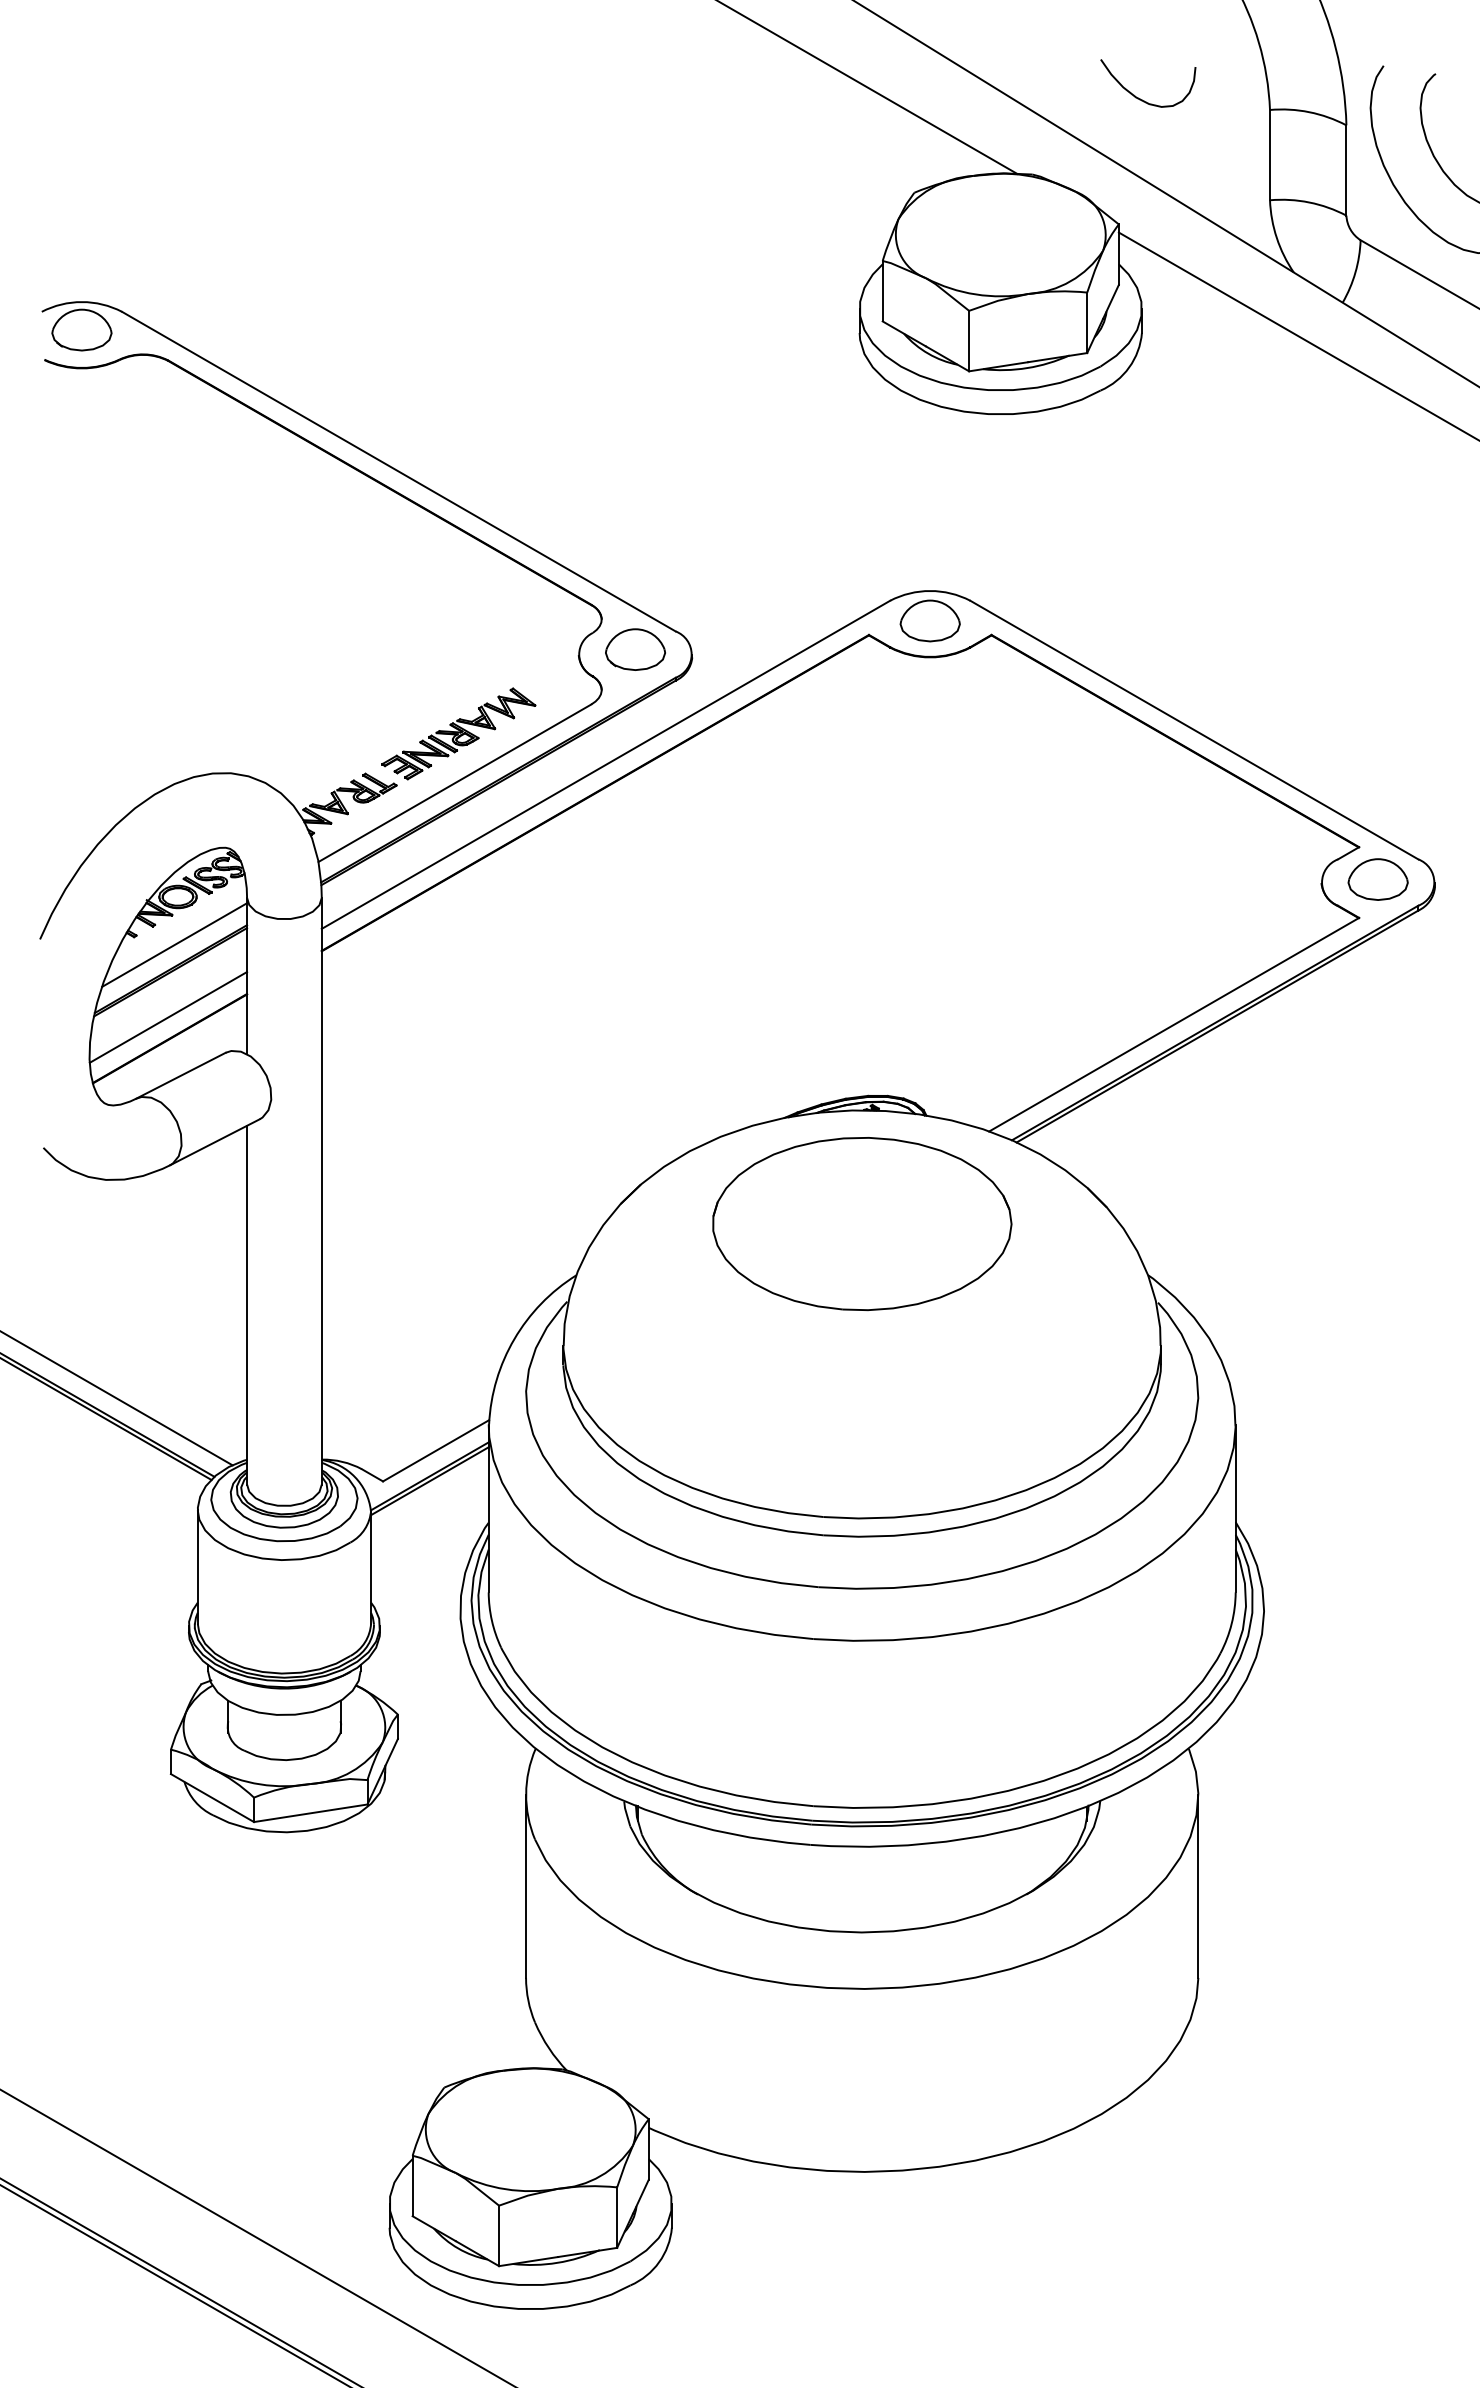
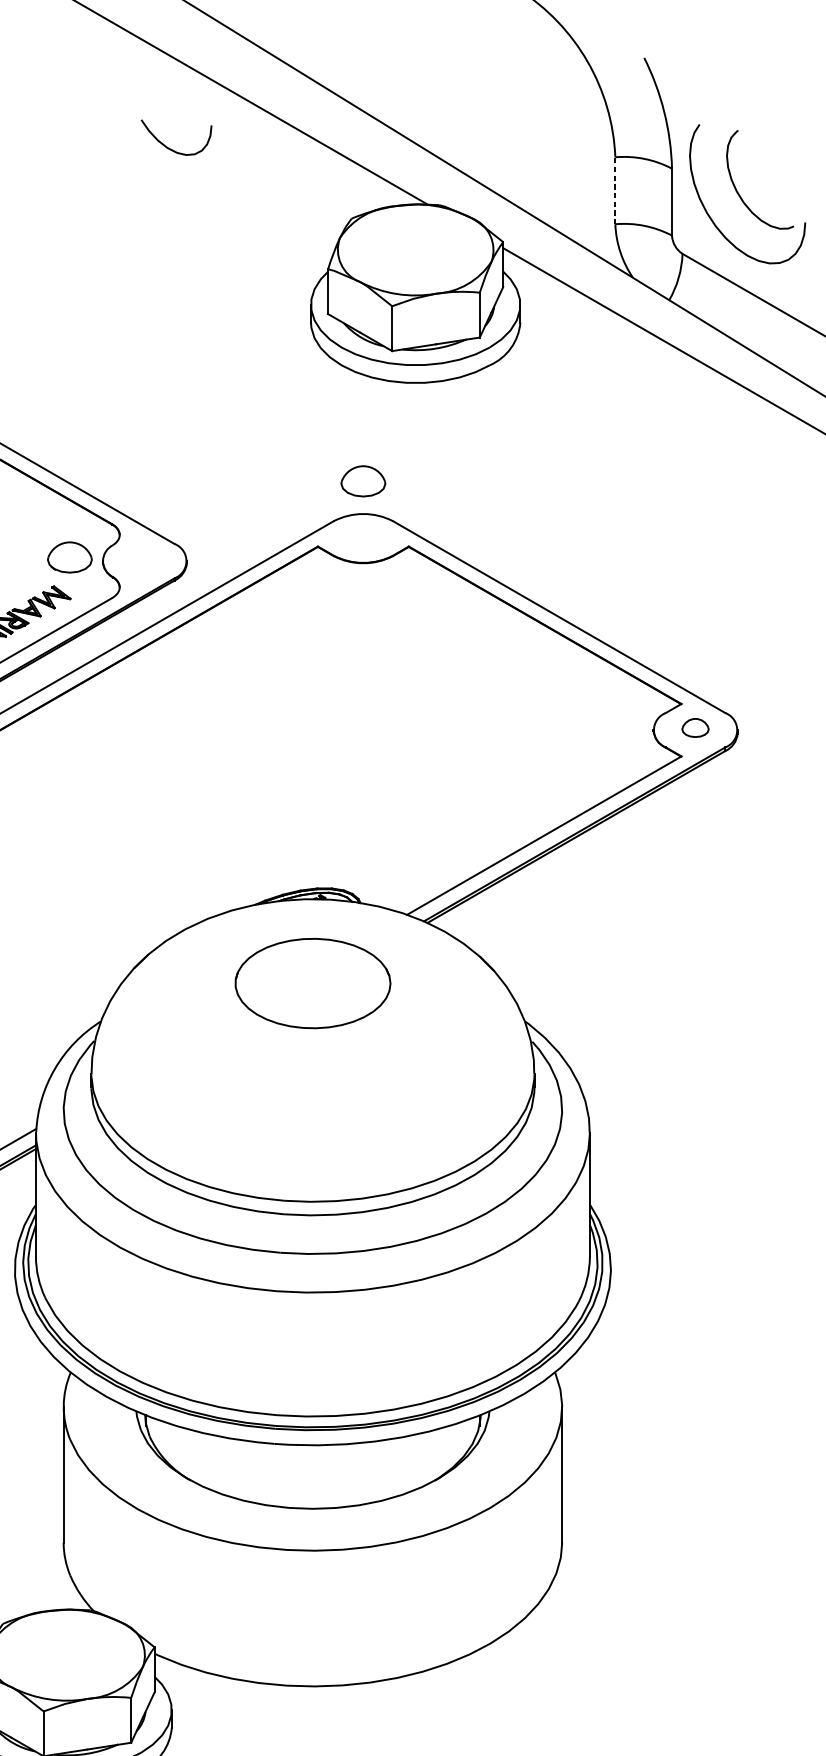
curve: (1140, 98) -> (170, 148), moved
line: (1270, 154) -> (615, 190), solid -> dashed
part: (929, 620) -> (362, 481), moved
part: (635, 649) -> (69, 557), moved
part: (1377, 879) -> (695, 727), size x0.6
part: (862, 1224) -> (313, 983), size x0.7

